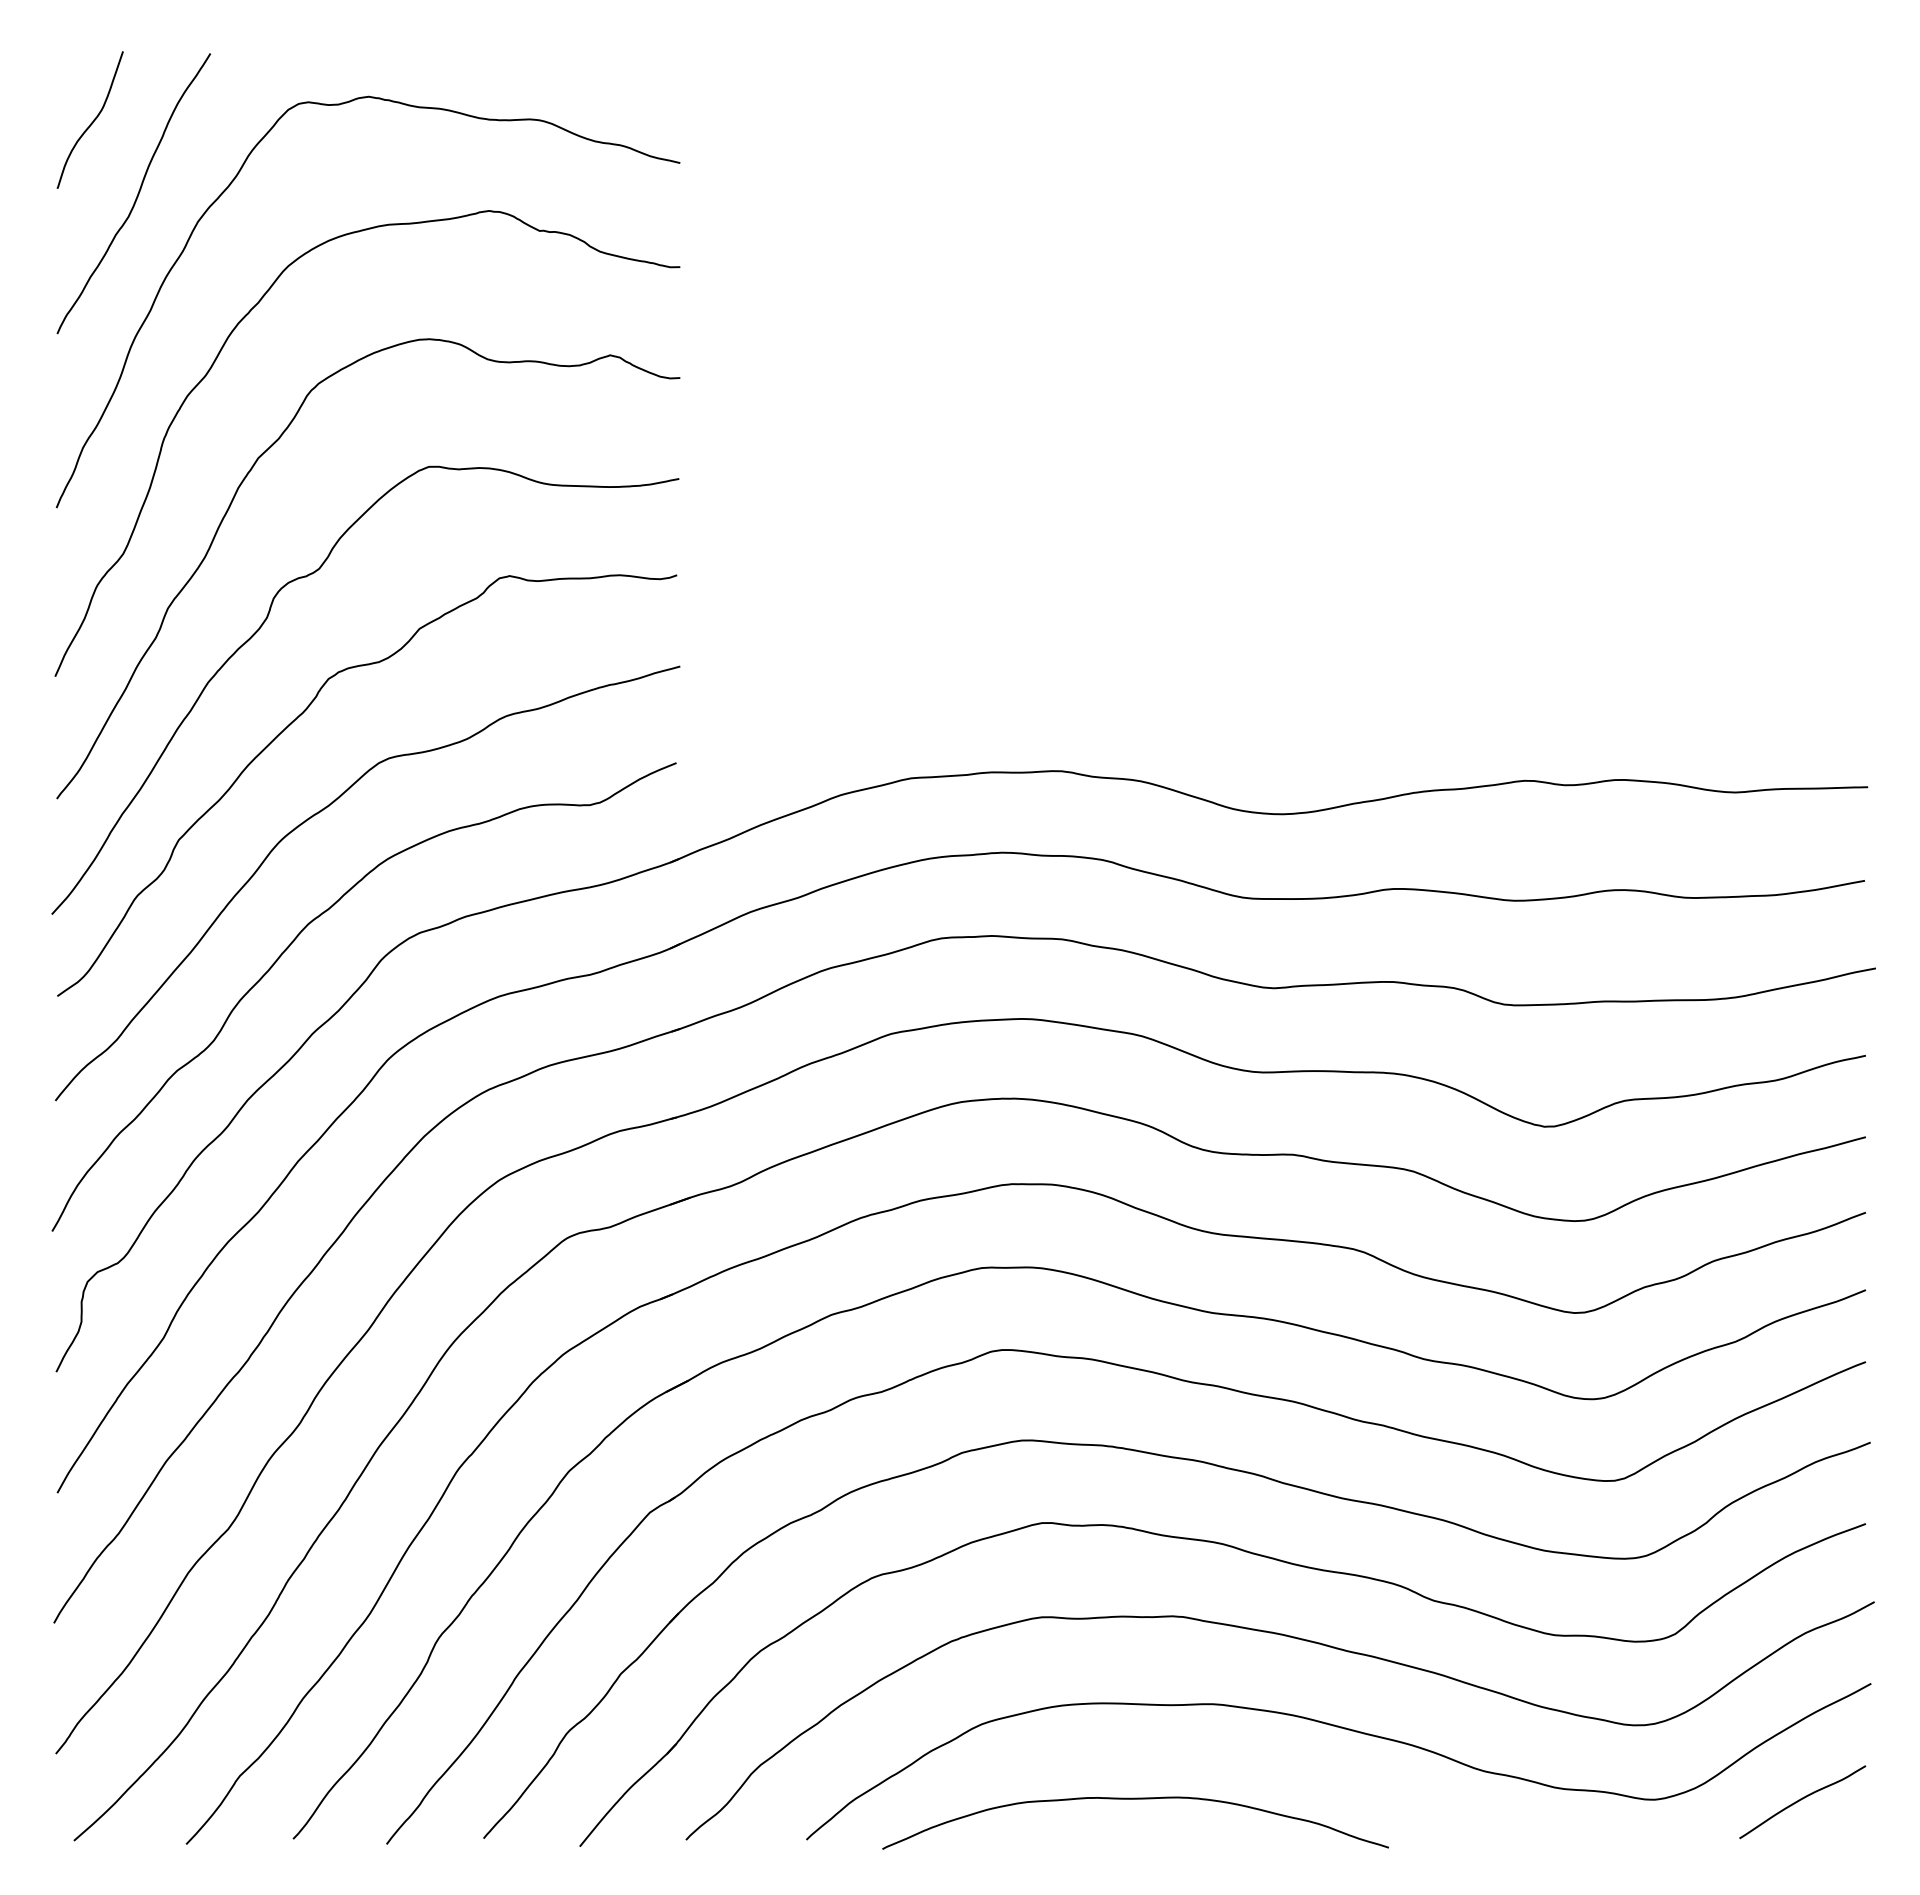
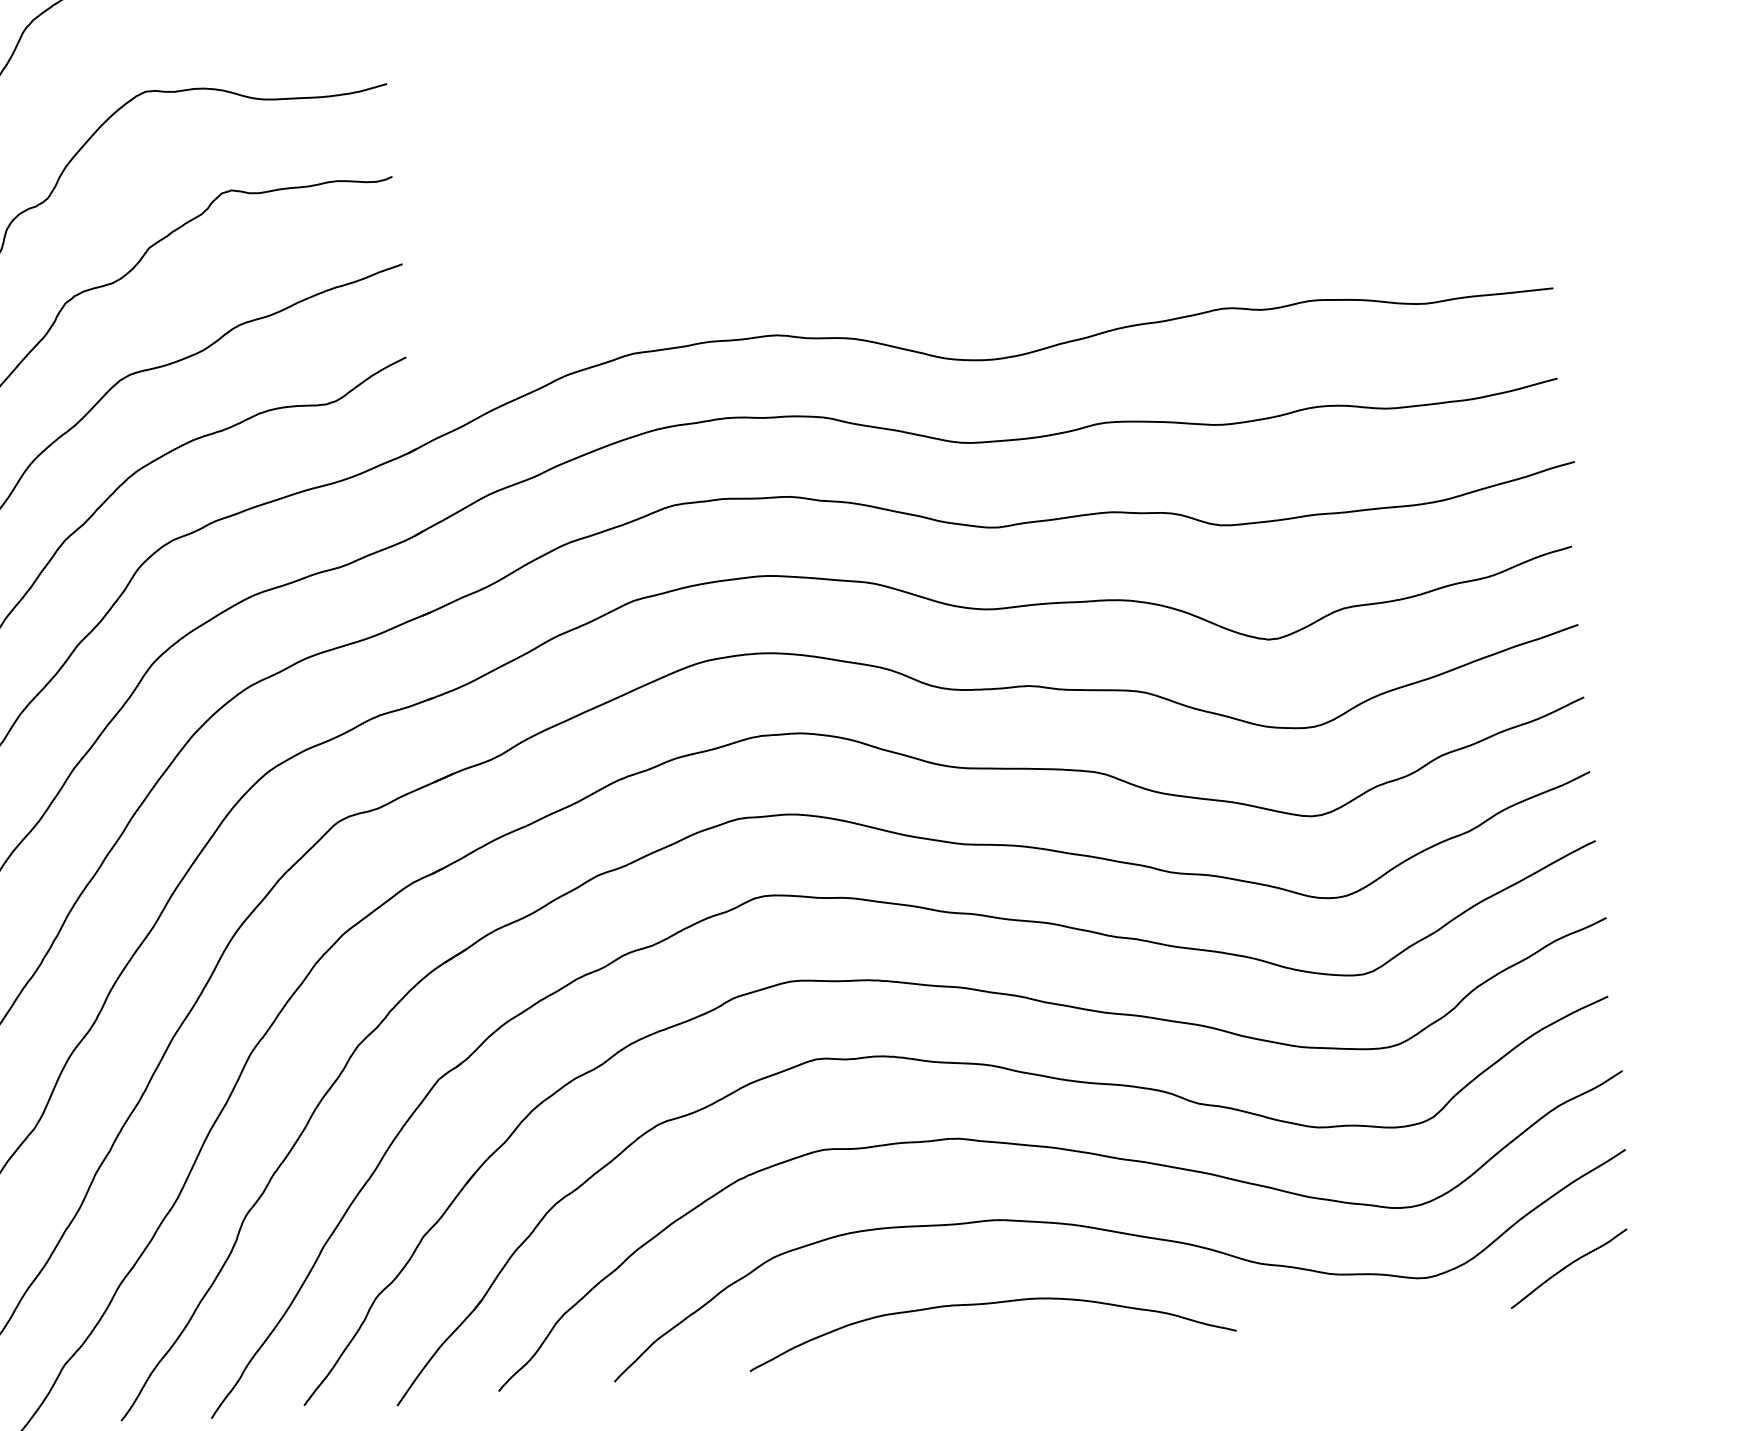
curve: (1135, 1799) -> (989, 1304), moved

